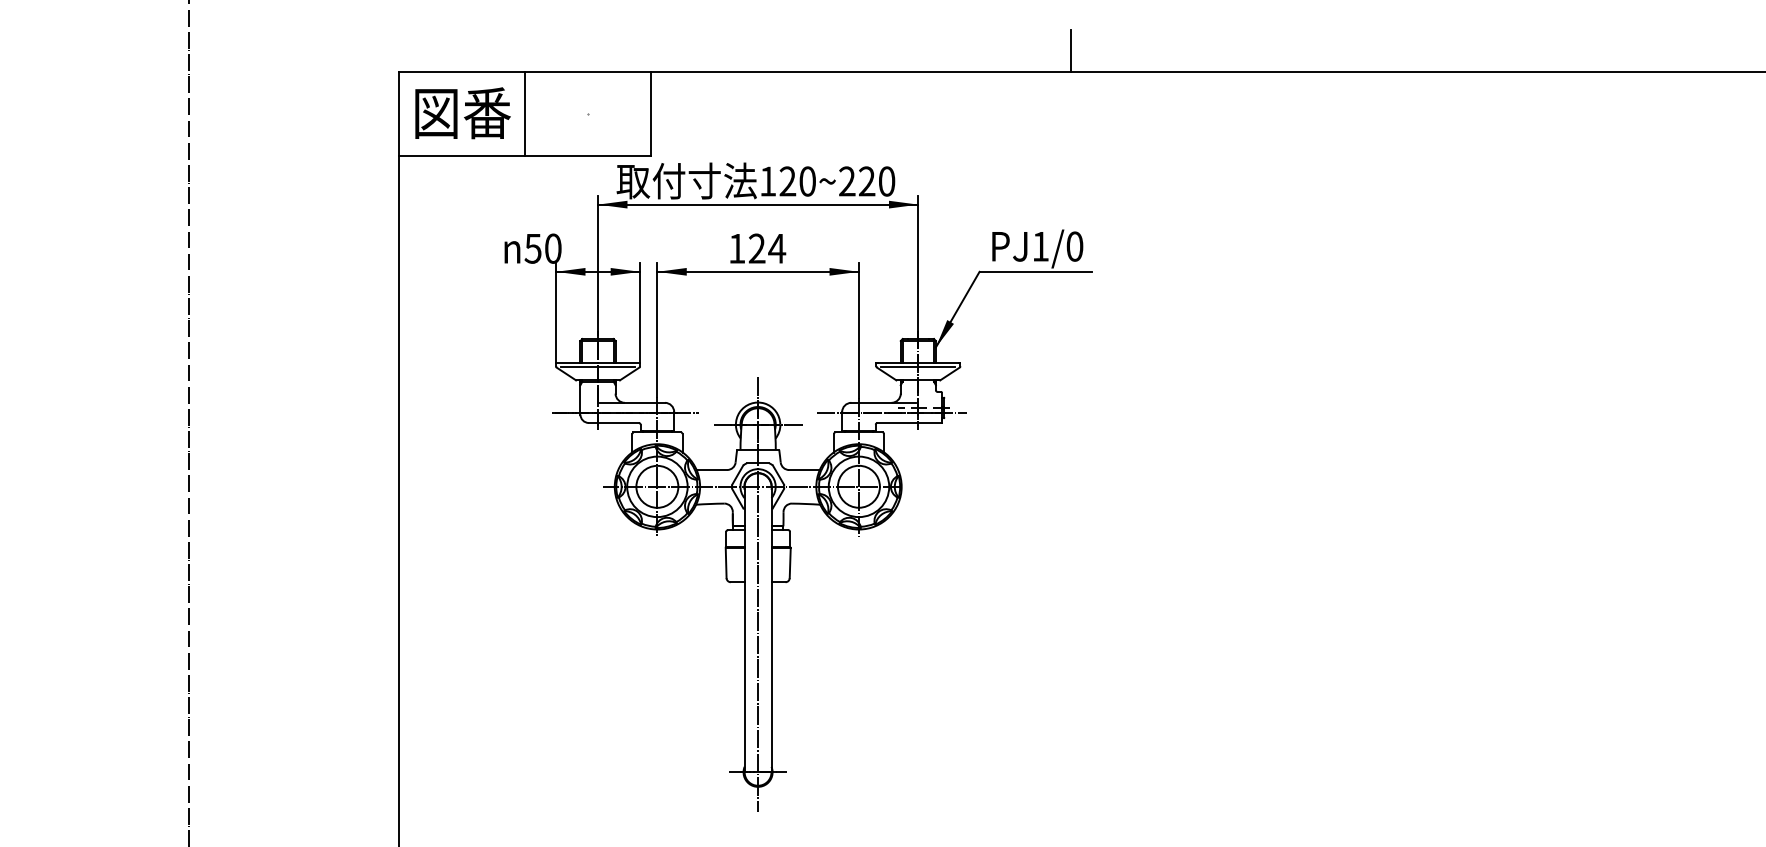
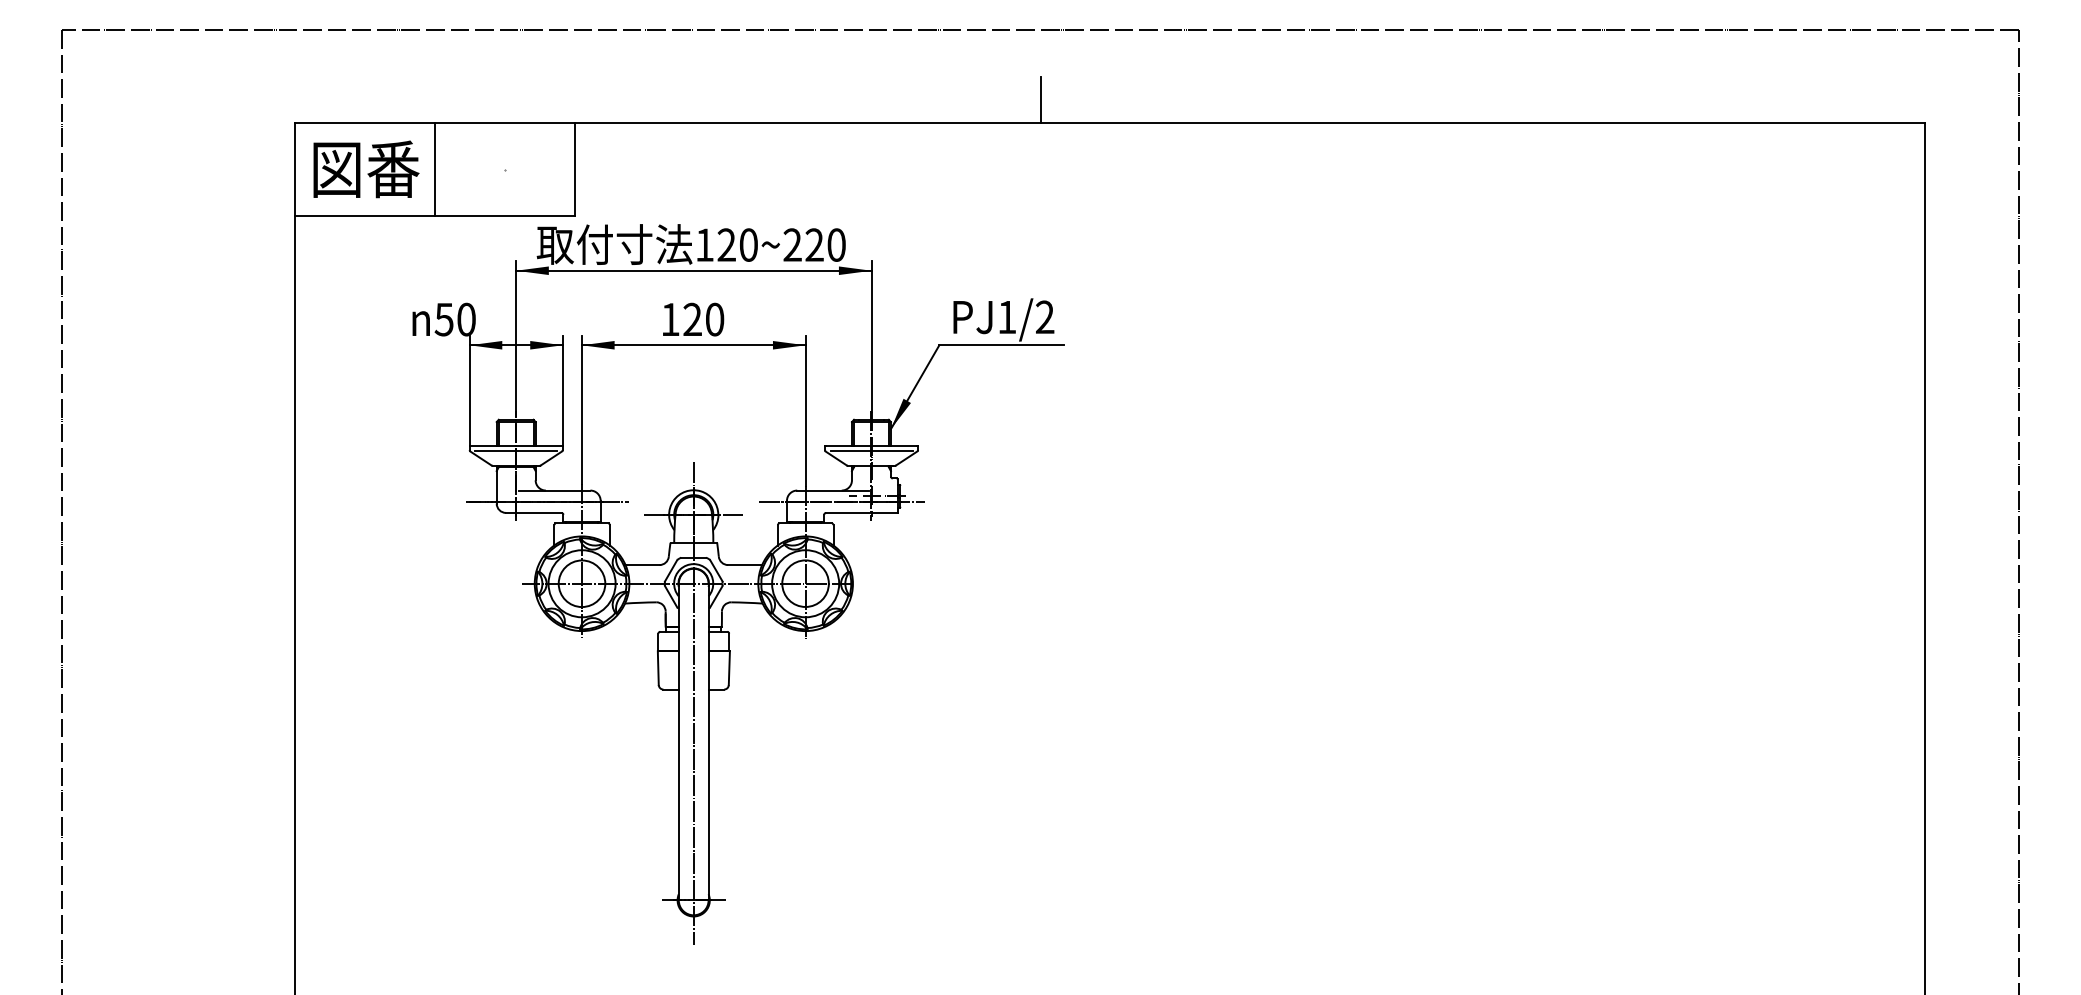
text: (1075, 246) -> (1045, 317), PJ1/0 -> PJ1/2
text: (776, 248) -> (714, 319), 124 -> 120

